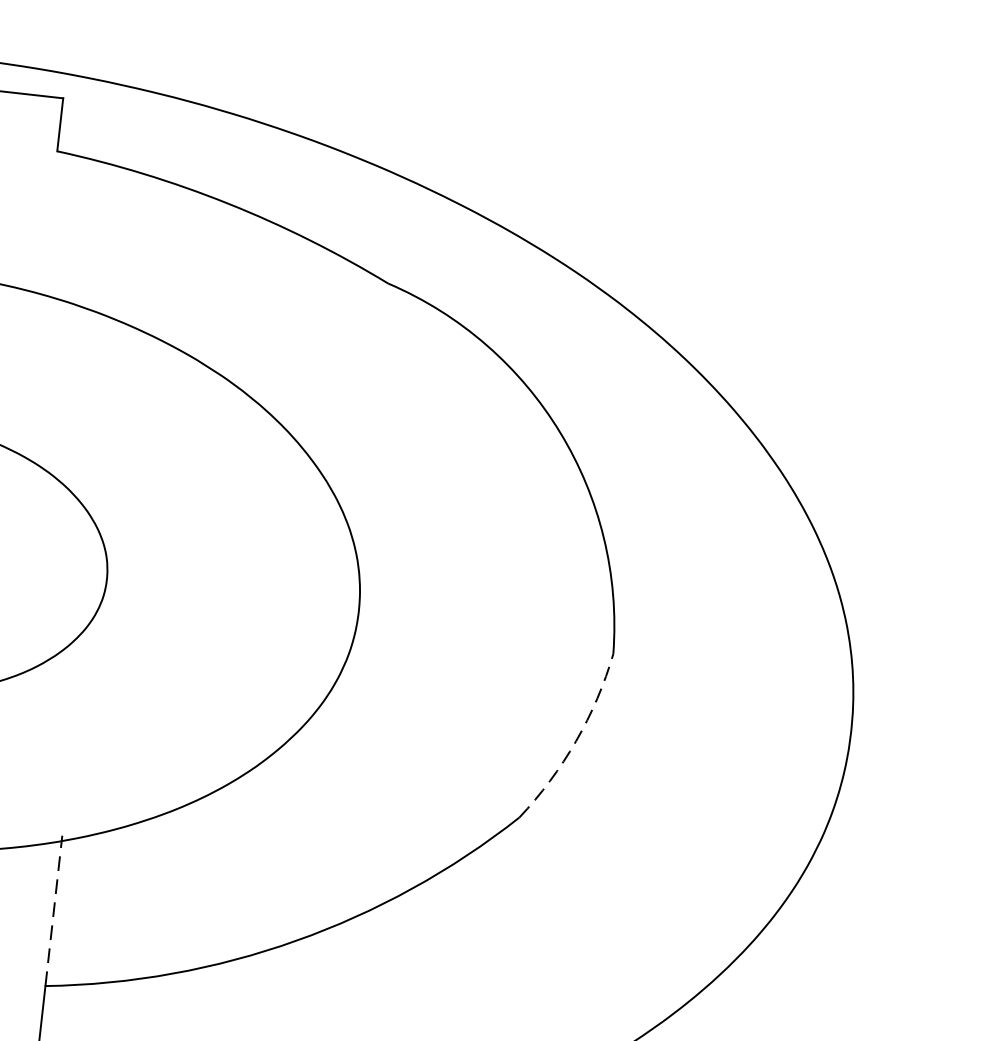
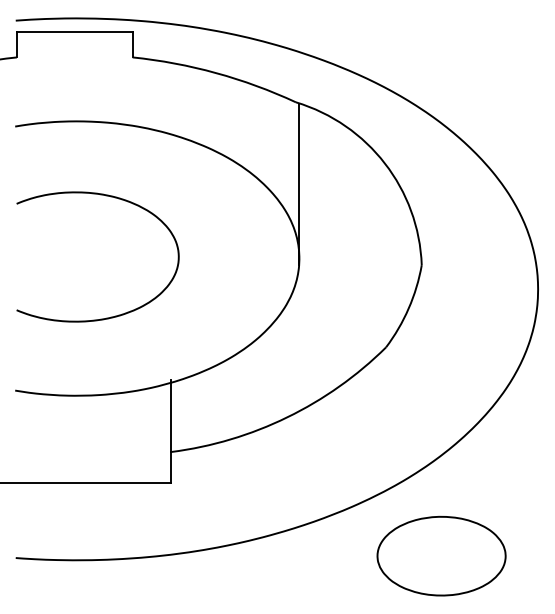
line: (376, 456) -> (299, 184), added
arc: (575, 741) -> (408, 308), dashed -> solid
line: (54, 911) -> (171, 416), dashed -> solid

